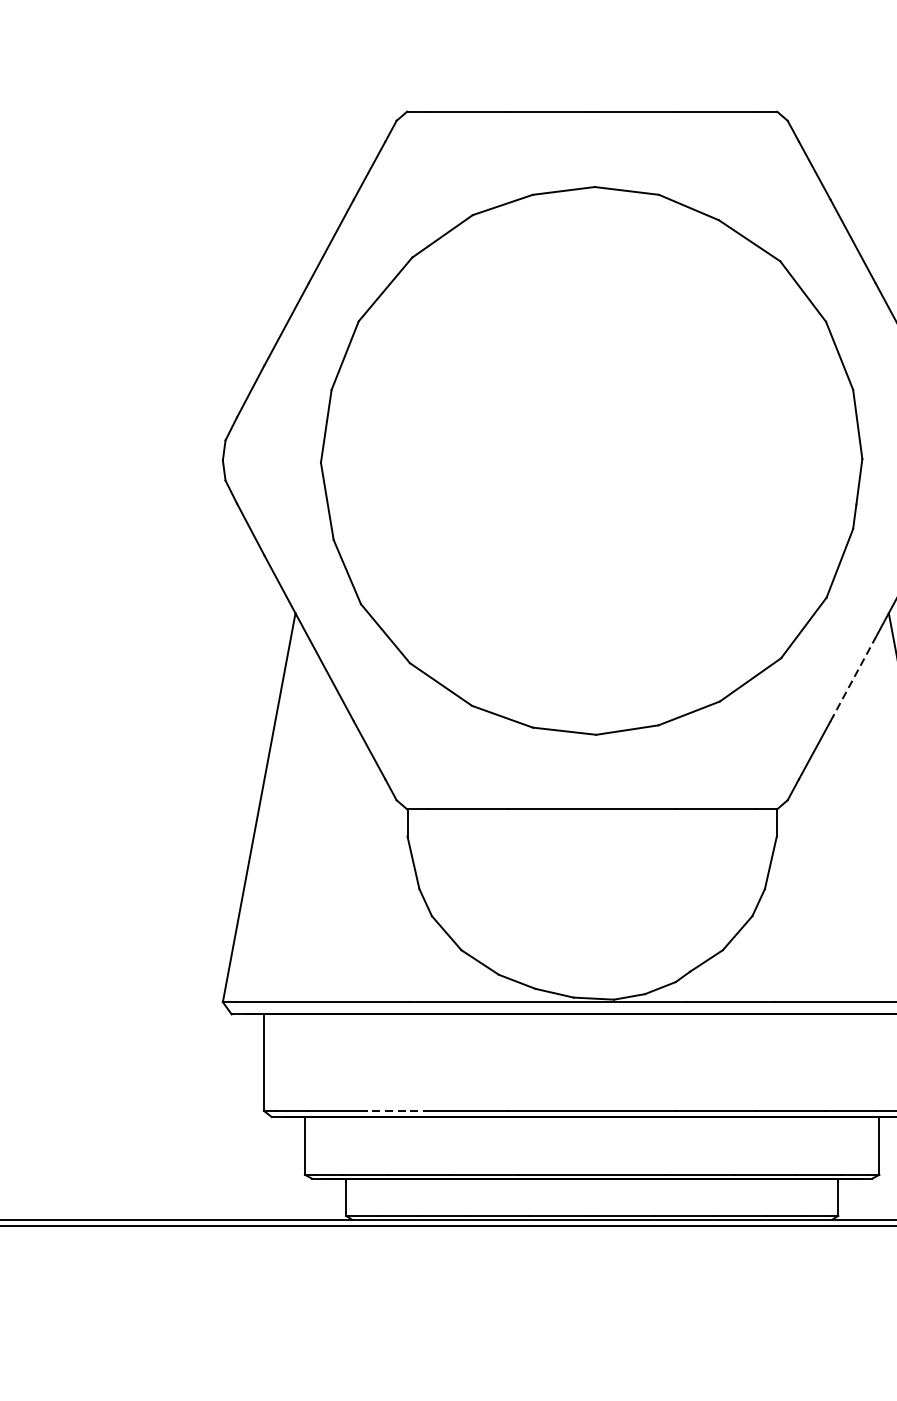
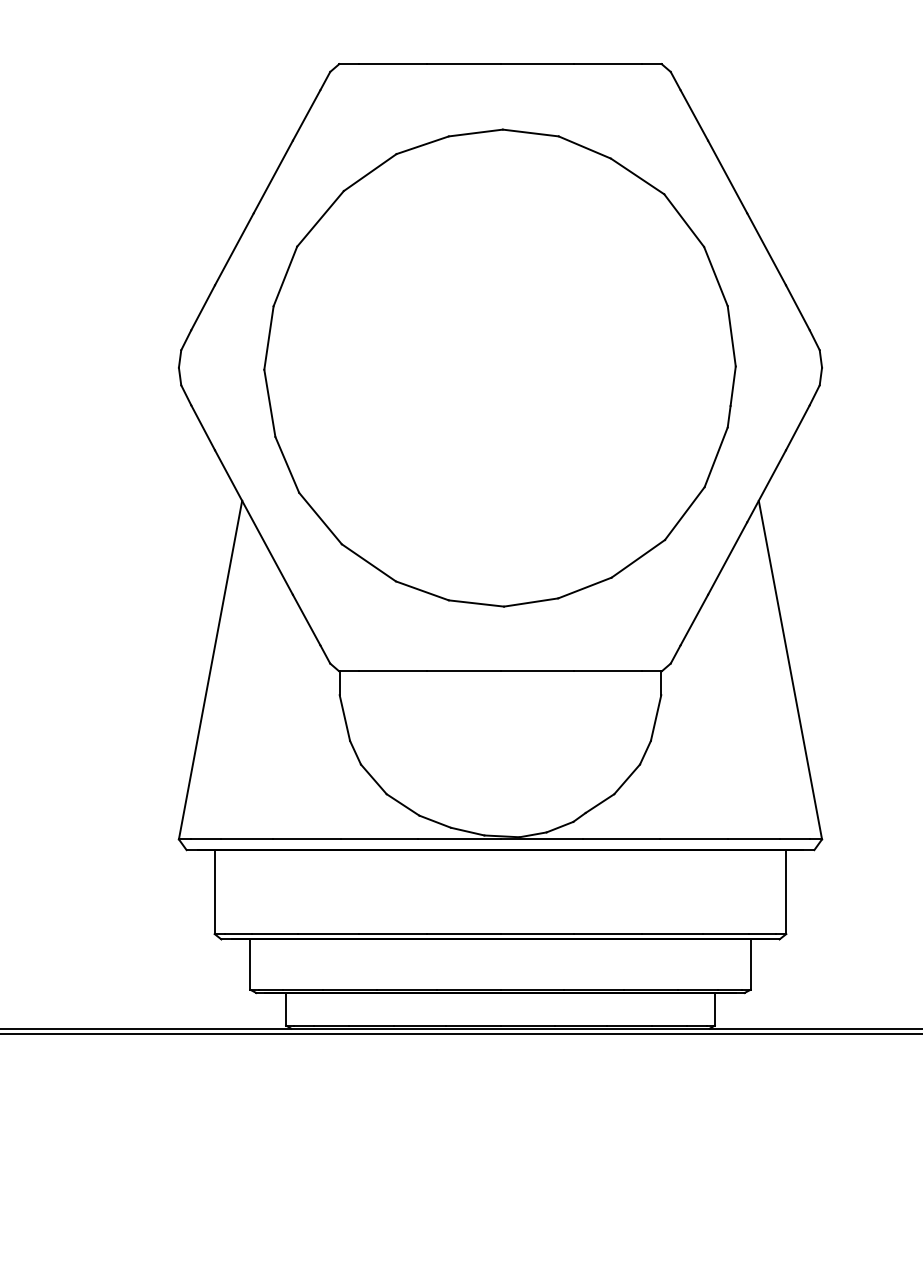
line: (852, 679) -> (727, 558), dashed -> solid
line: (394, 1111) -> (328, 934), dashed -> solid

